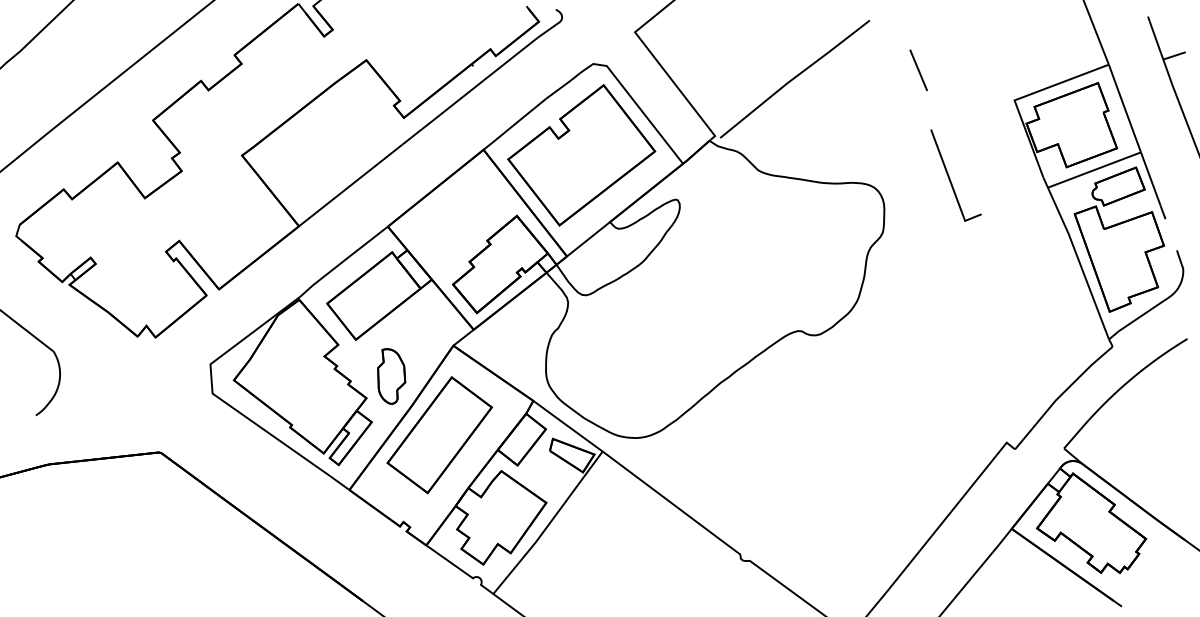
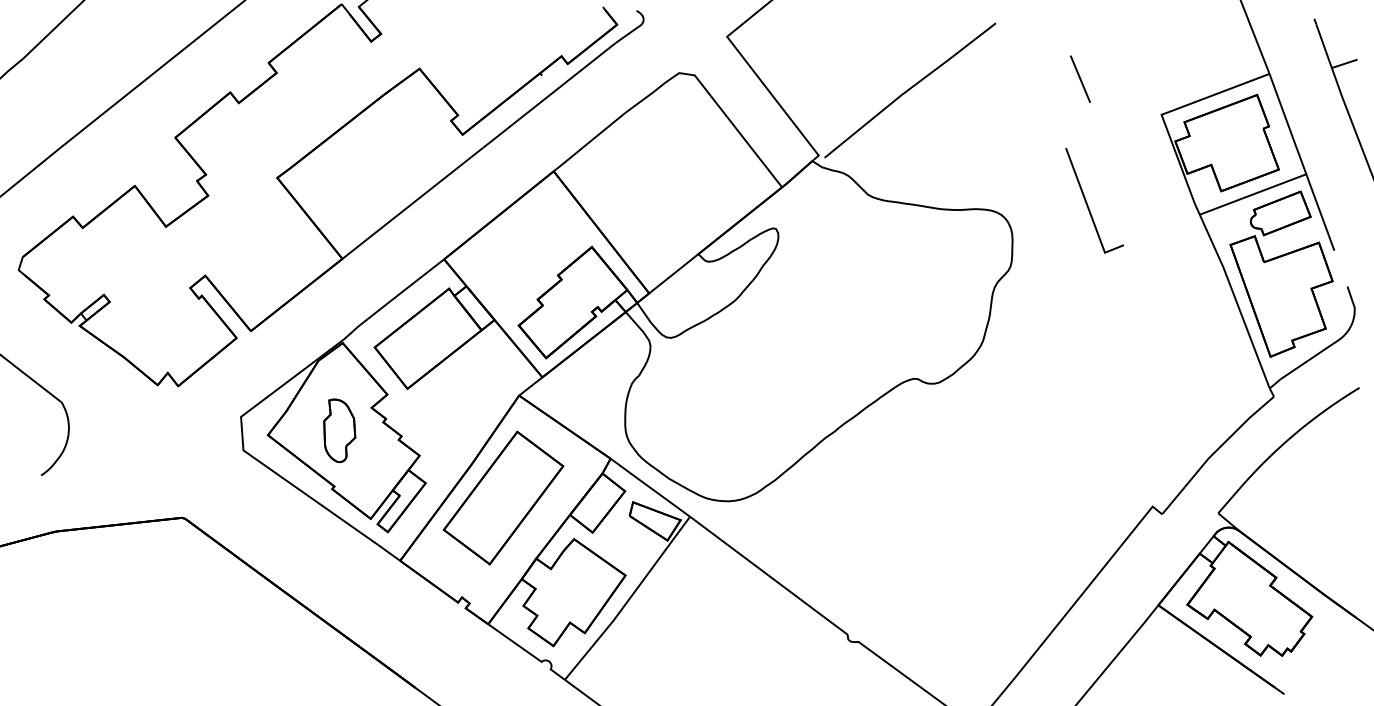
line: (918, 70) -> (1080, 79), moved
part: (581, 155) -> (665, 177), removed
part: (391, 376) -> (339, 430), moved

